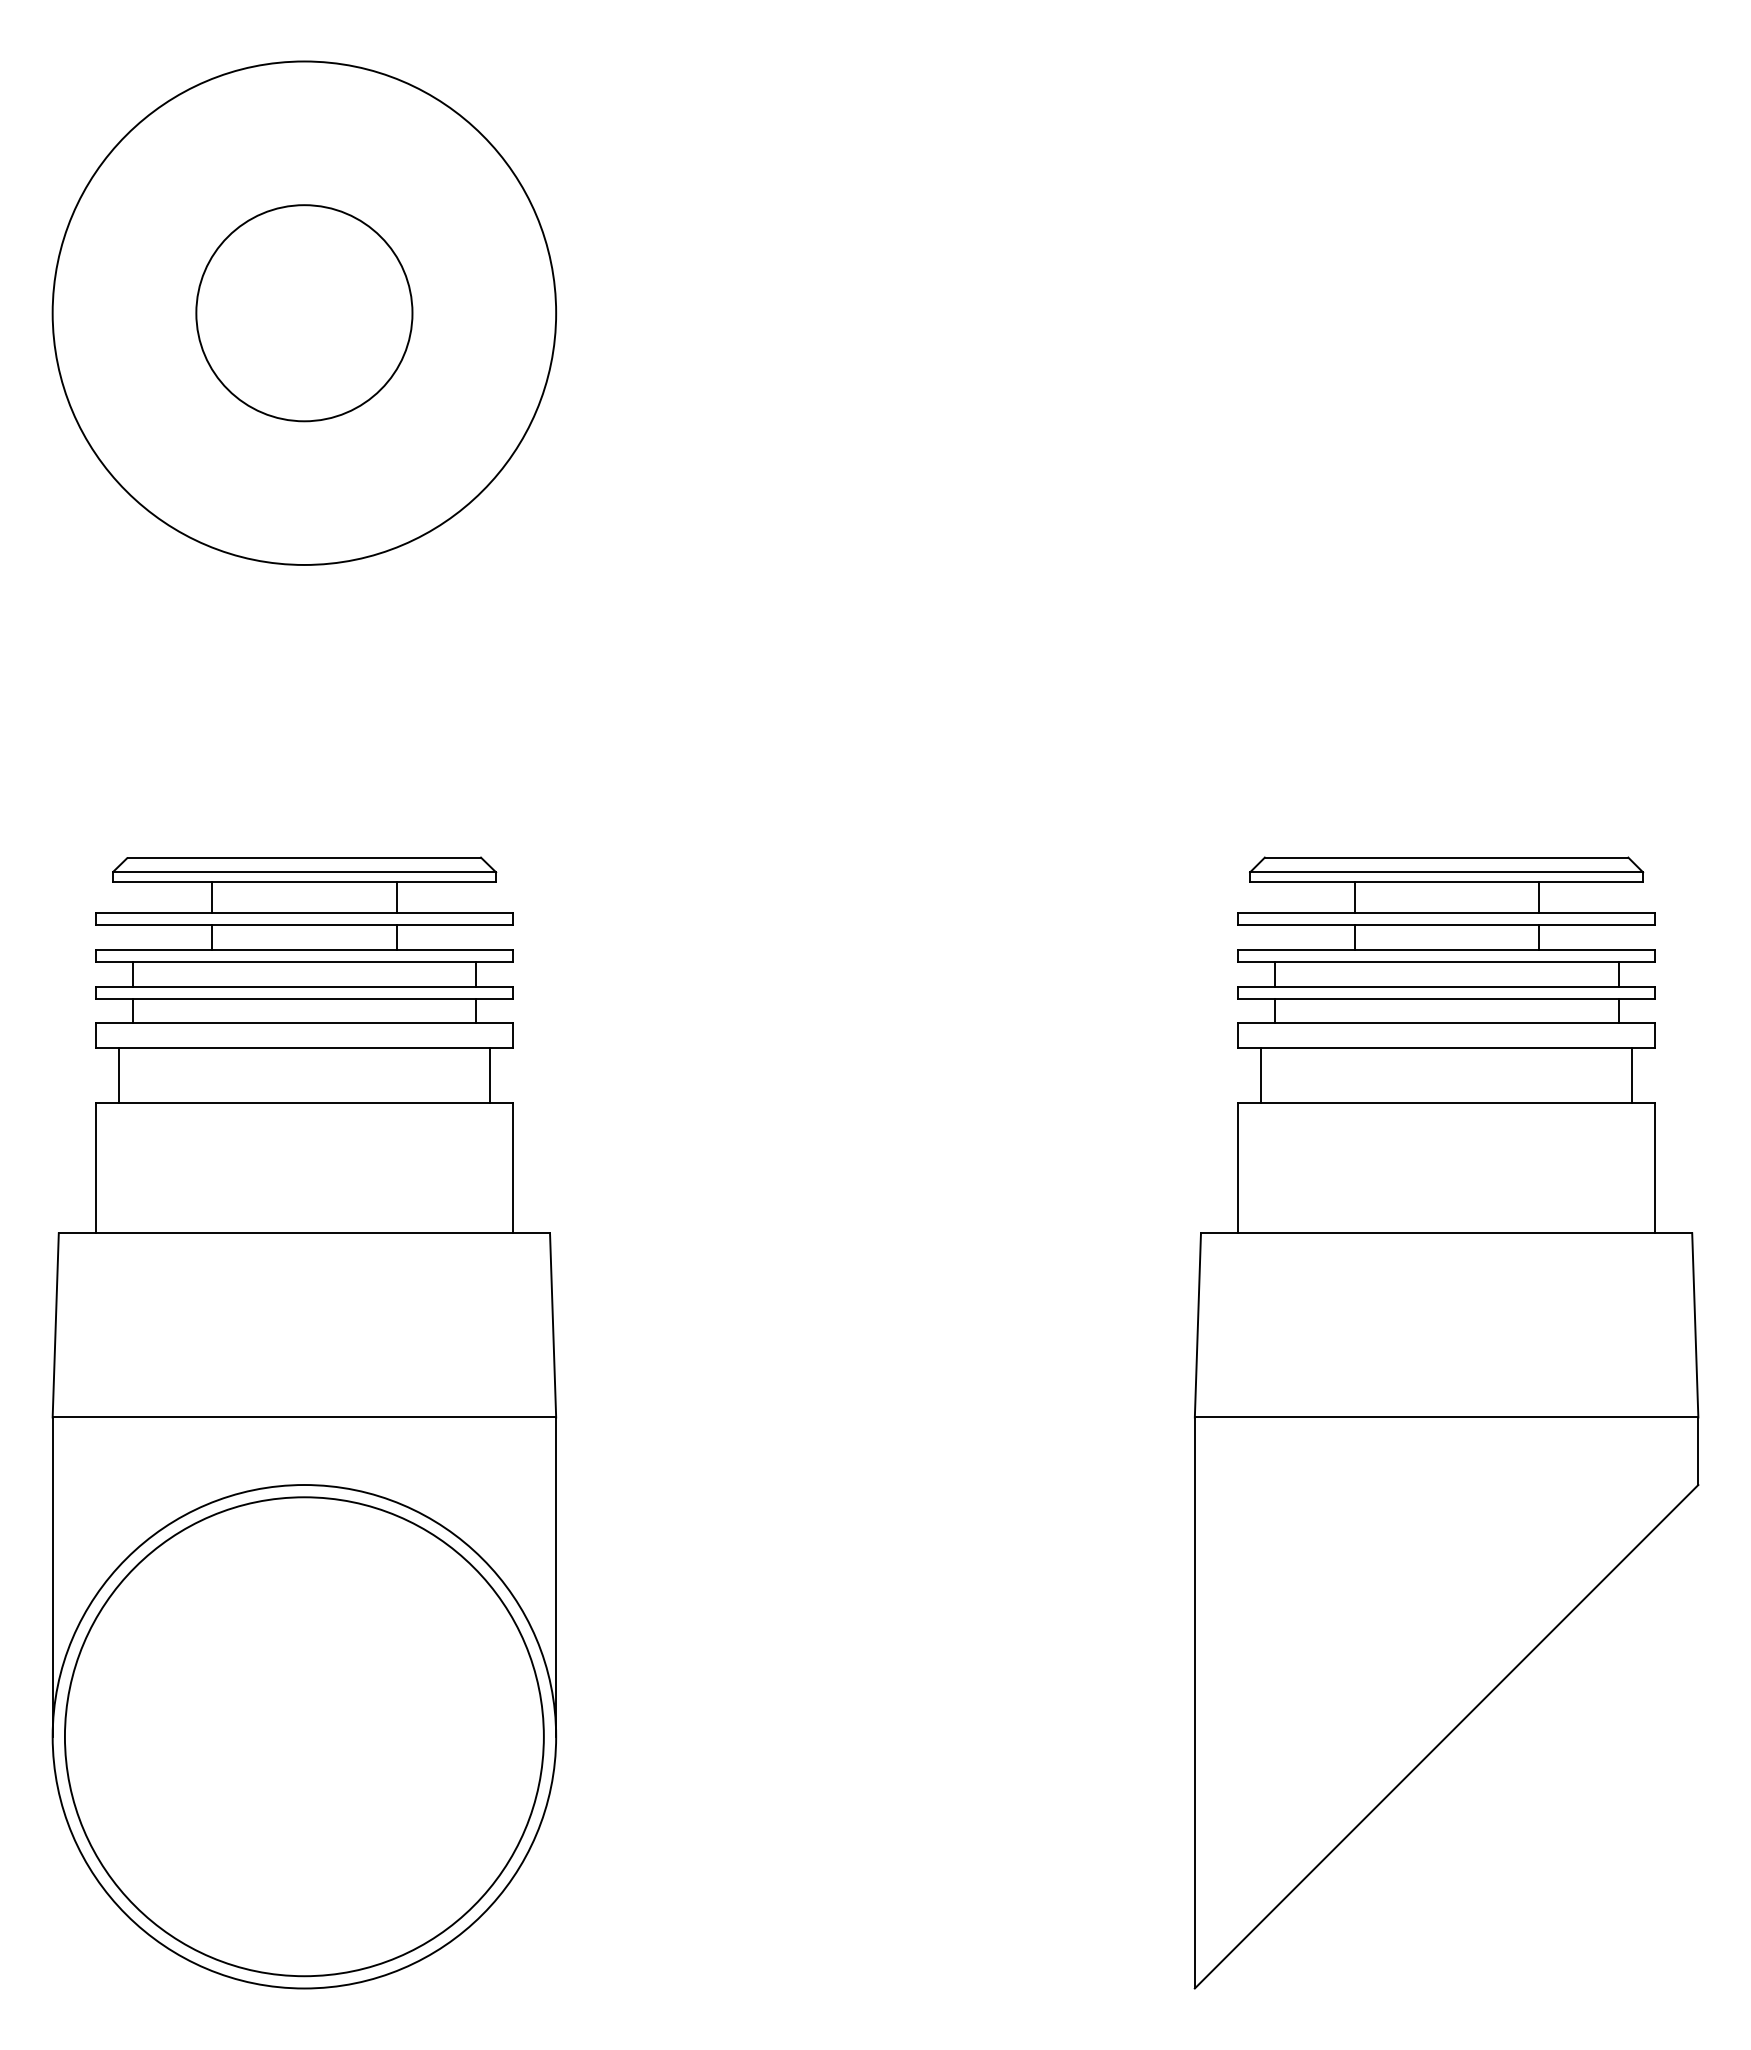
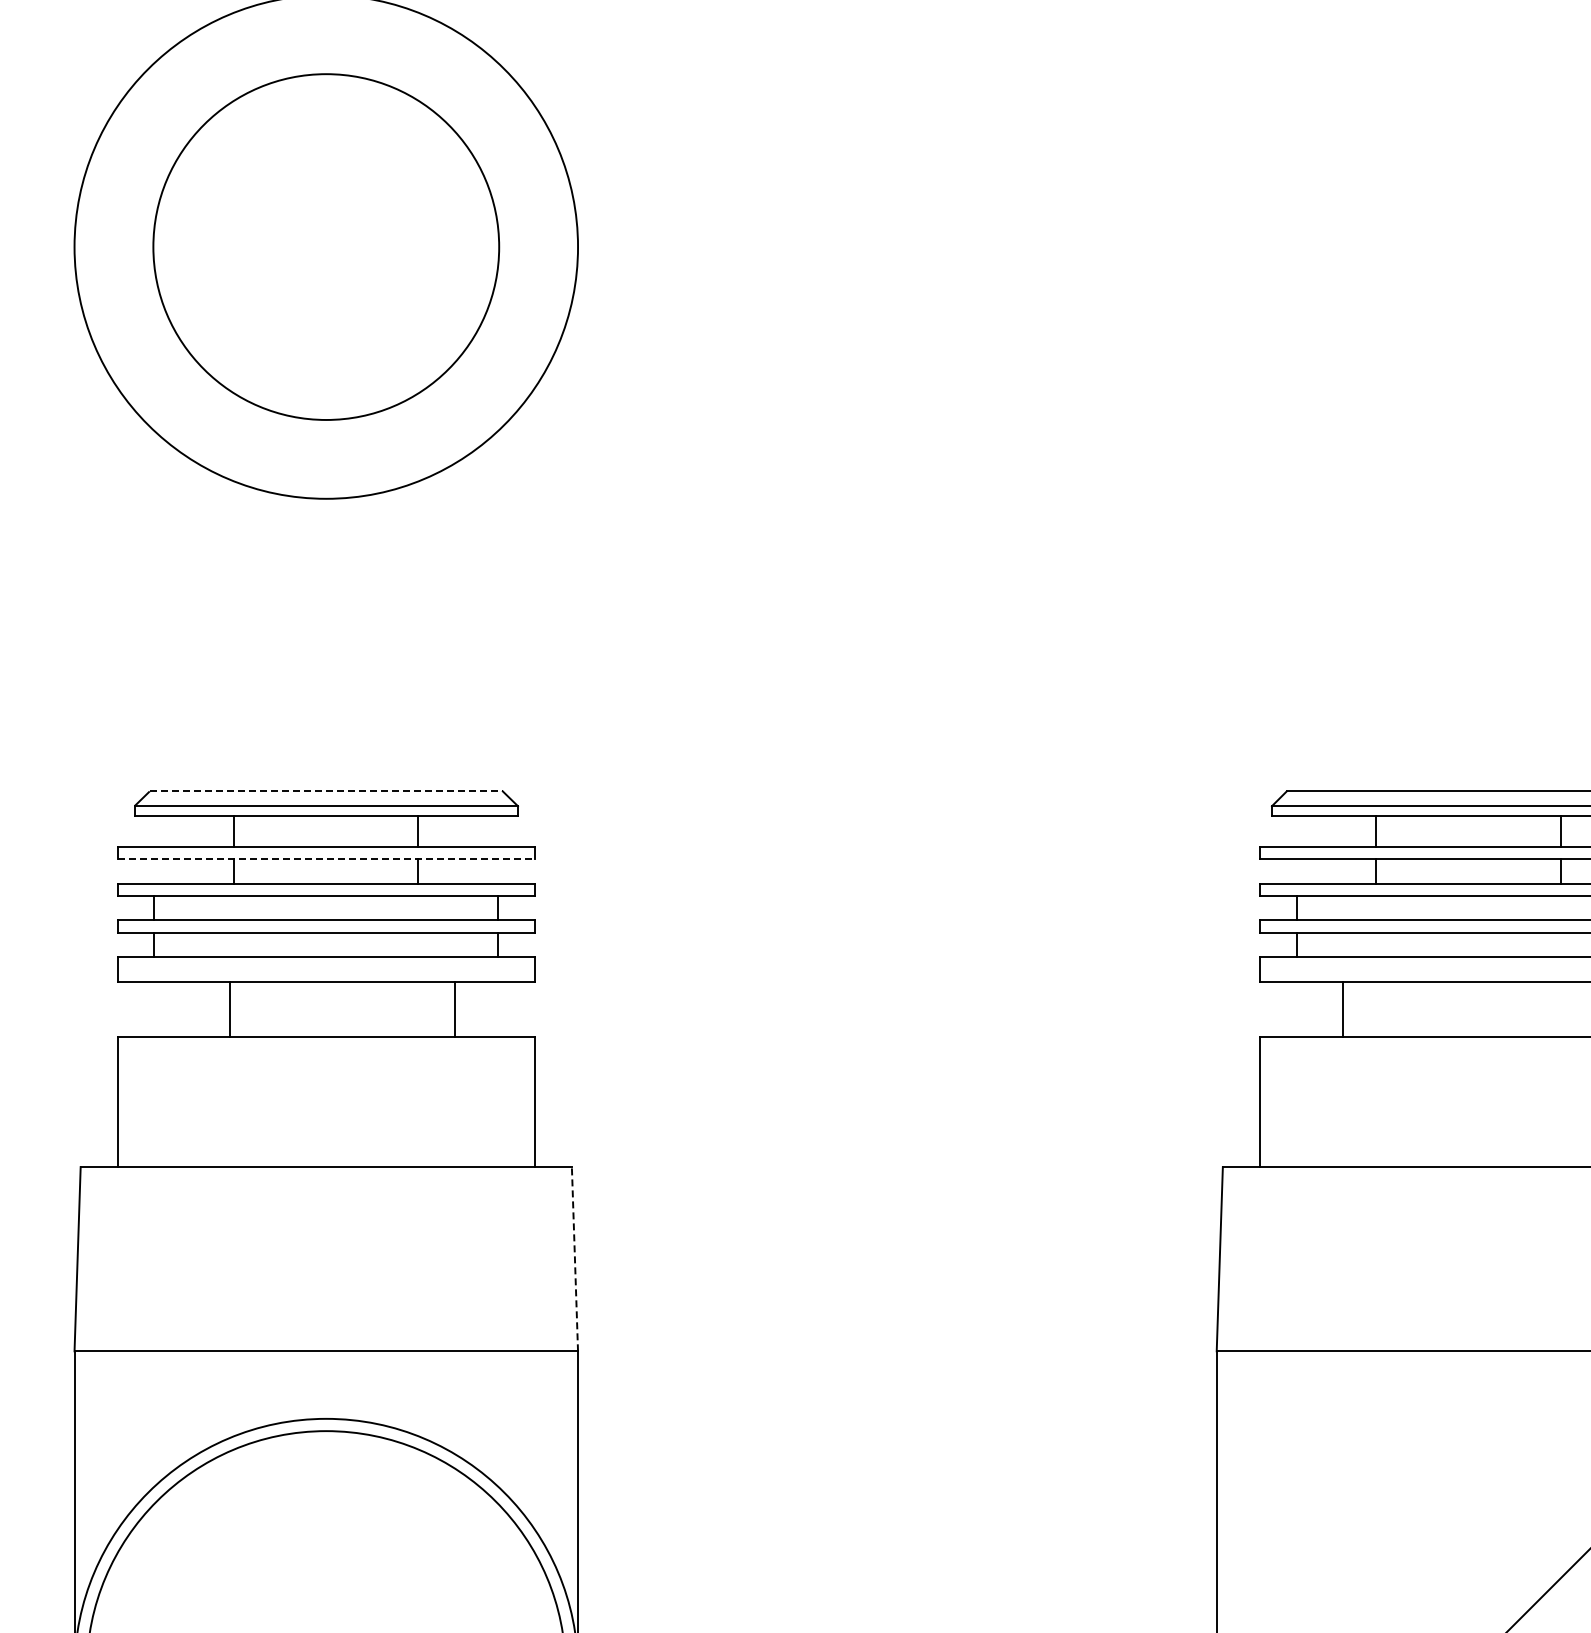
circle: (304, 313) -> (326, 247), size x1.6
line: (304, 857) -> (326, 791), solid -> dashed
line: (304, 925) -> (326, 859), solid -> dashed
line: (118, 1075) -> (229, 1009), moved
line: (489, 1075) -> (454, 1009), moved
line: (1261, 1075) -> (1343, 1009), moved
line: (553, 1324) -> (575, 1258), solid -> dashed

